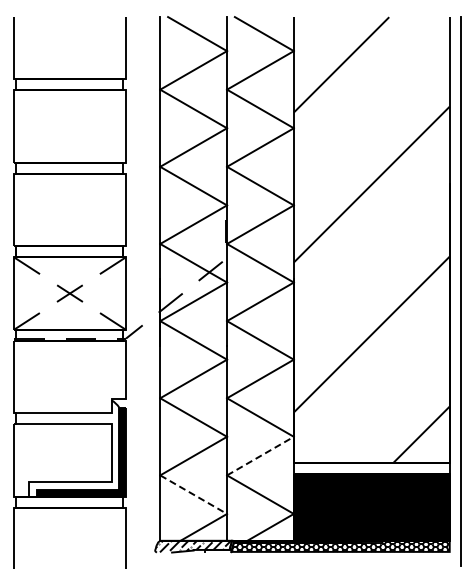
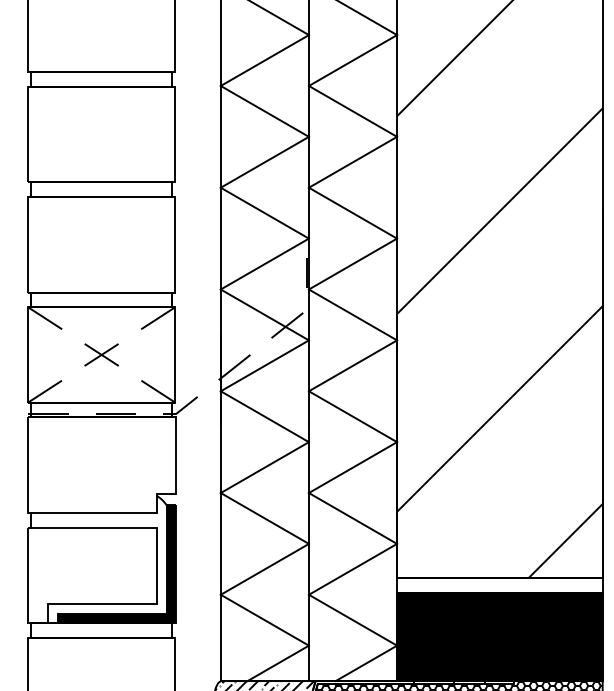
line: (260, 456) -> (353, 569), dashed -> solid
line: (193, 494) -> (264, 619), dashed -> solid

